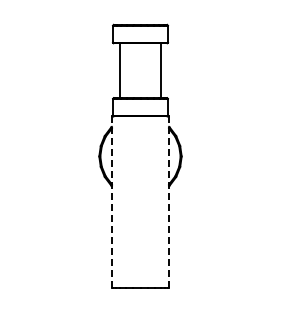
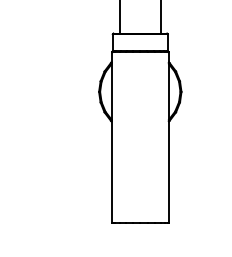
line: (111, 202) -> (111, 137), dashed -> solid
line: (169, 202) -> (169, 137), dashed -> solid

